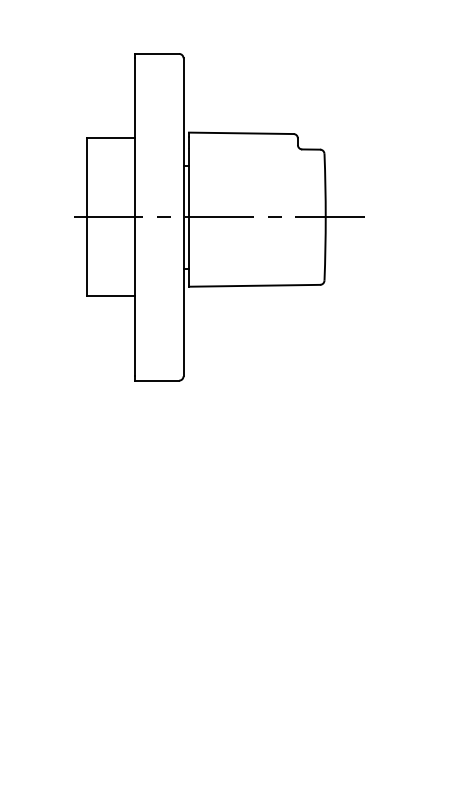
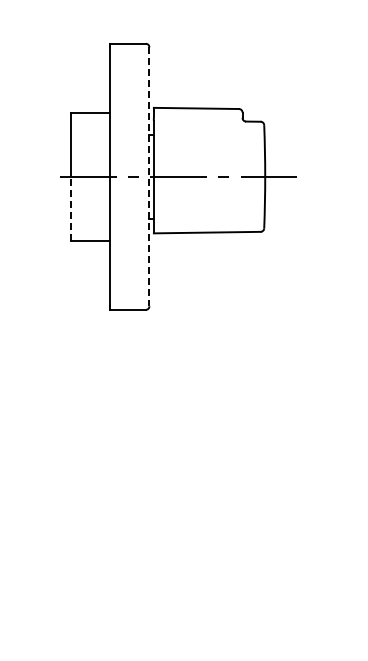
line: (183, 218) -> (149, 177), solid -> dashed
line: (86, 256) -> (70, 208), solid -> dashed

